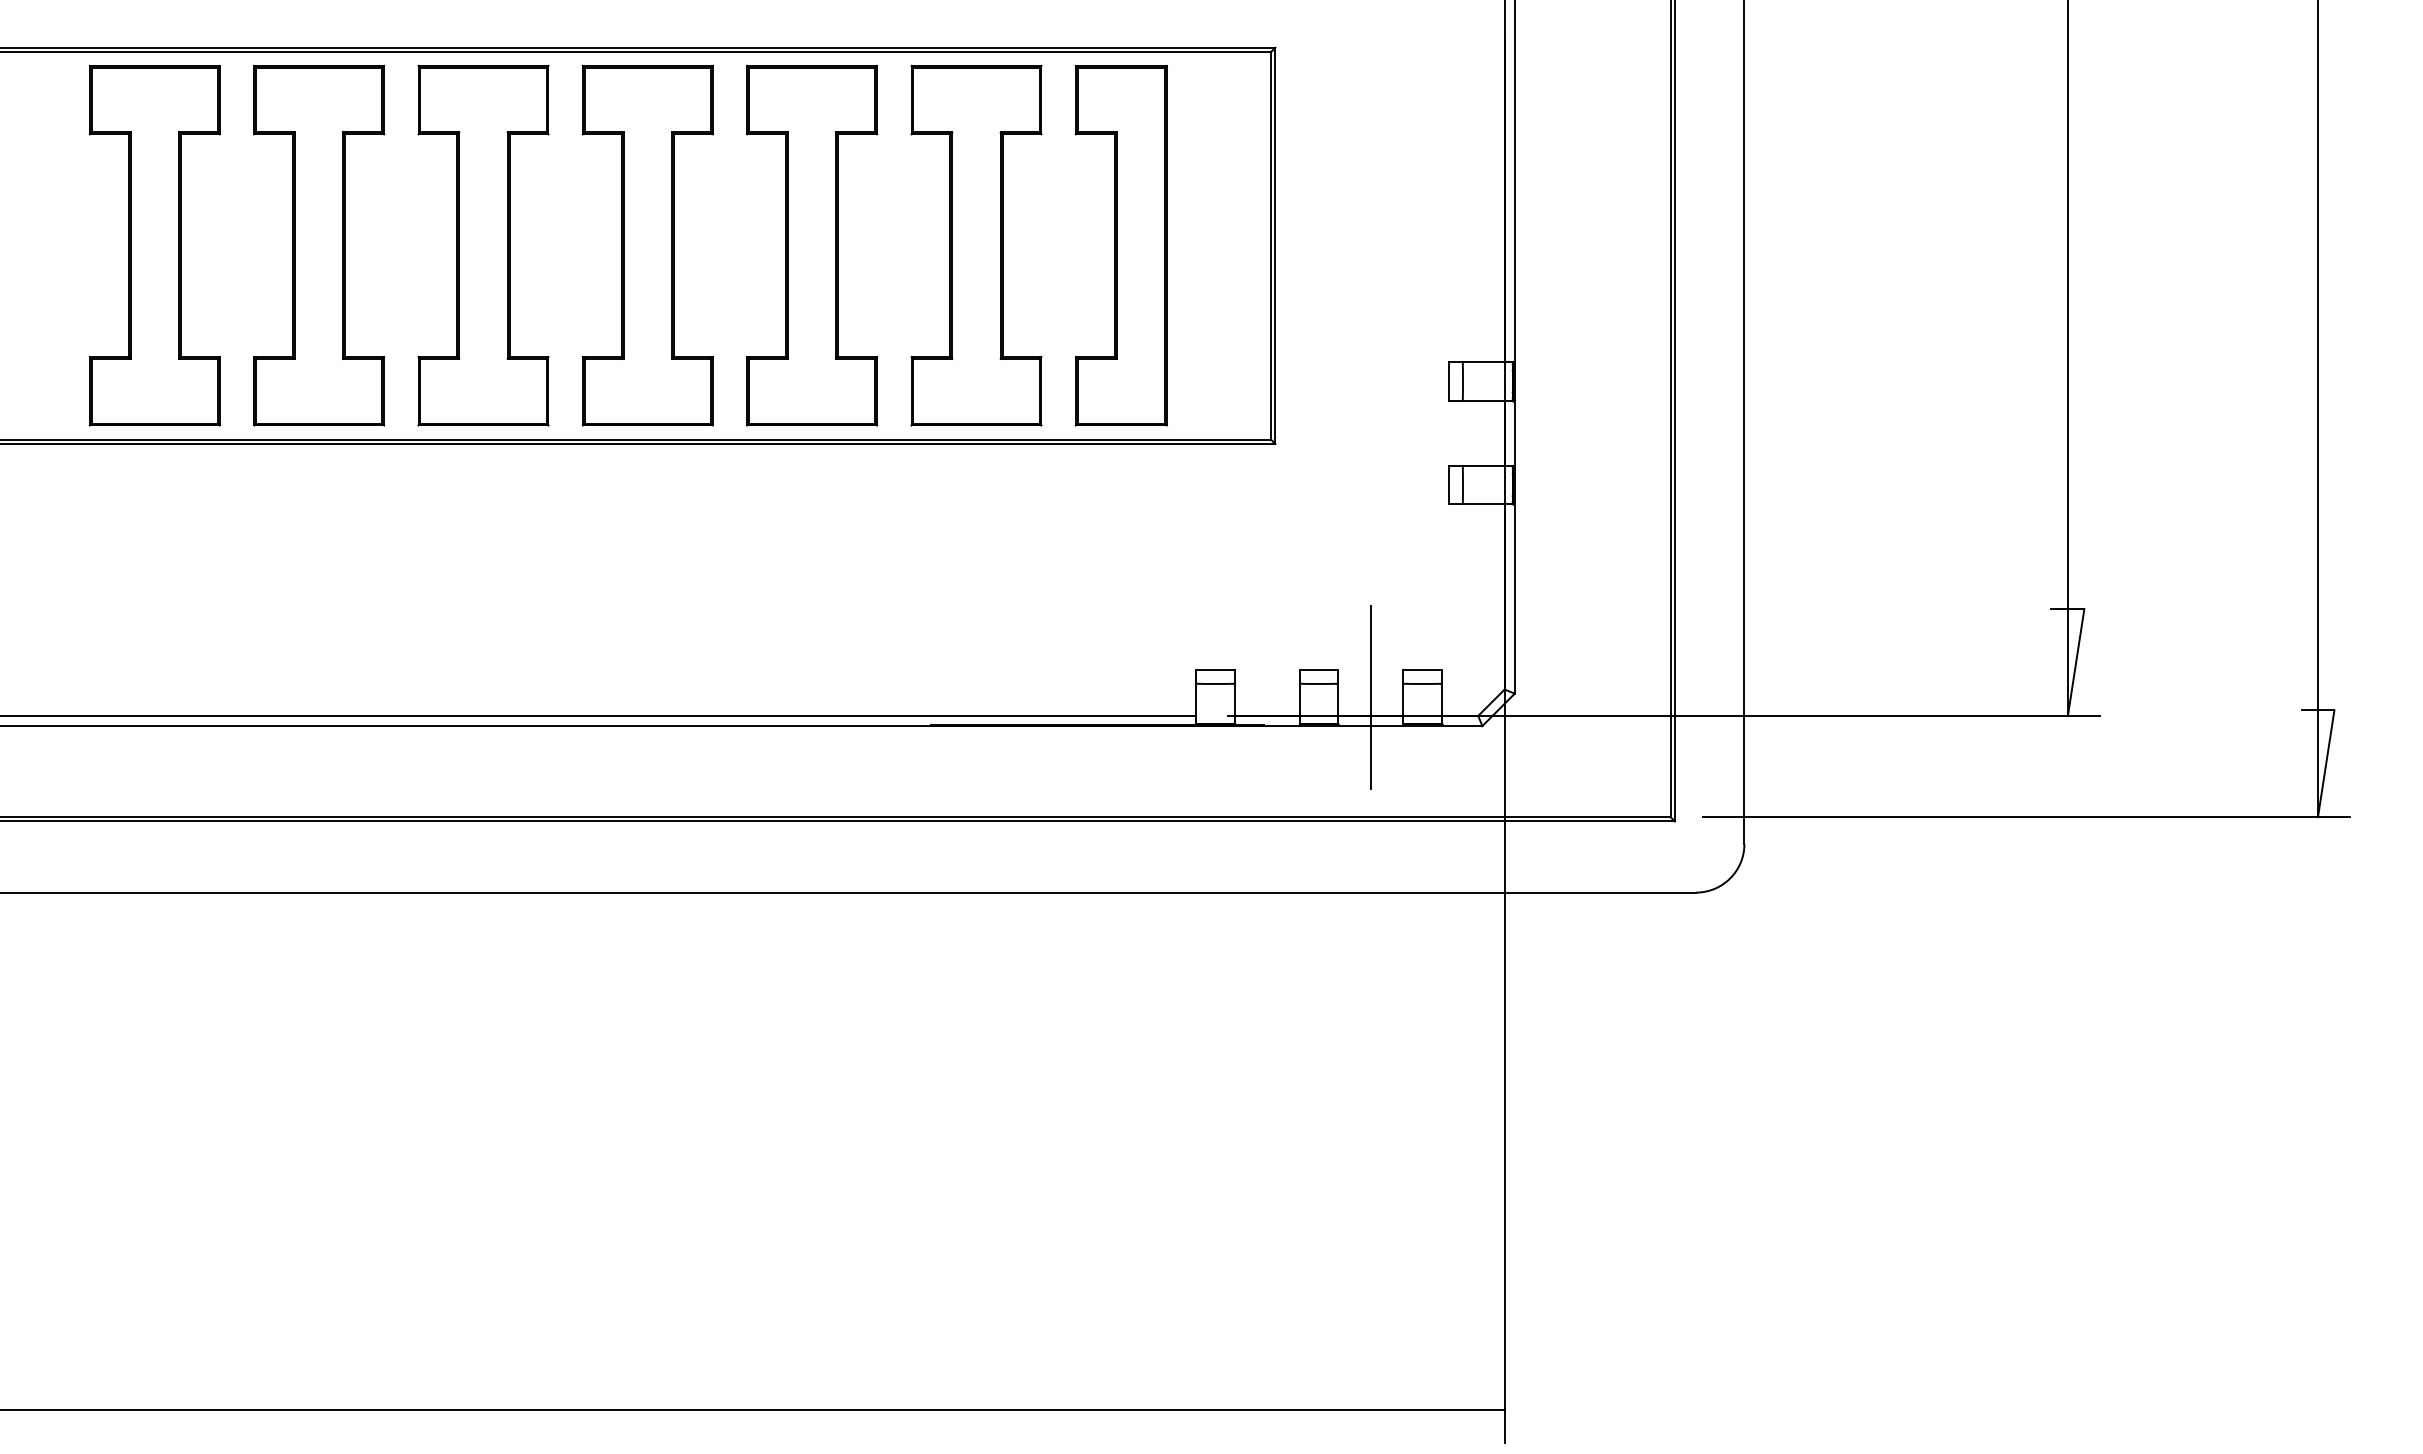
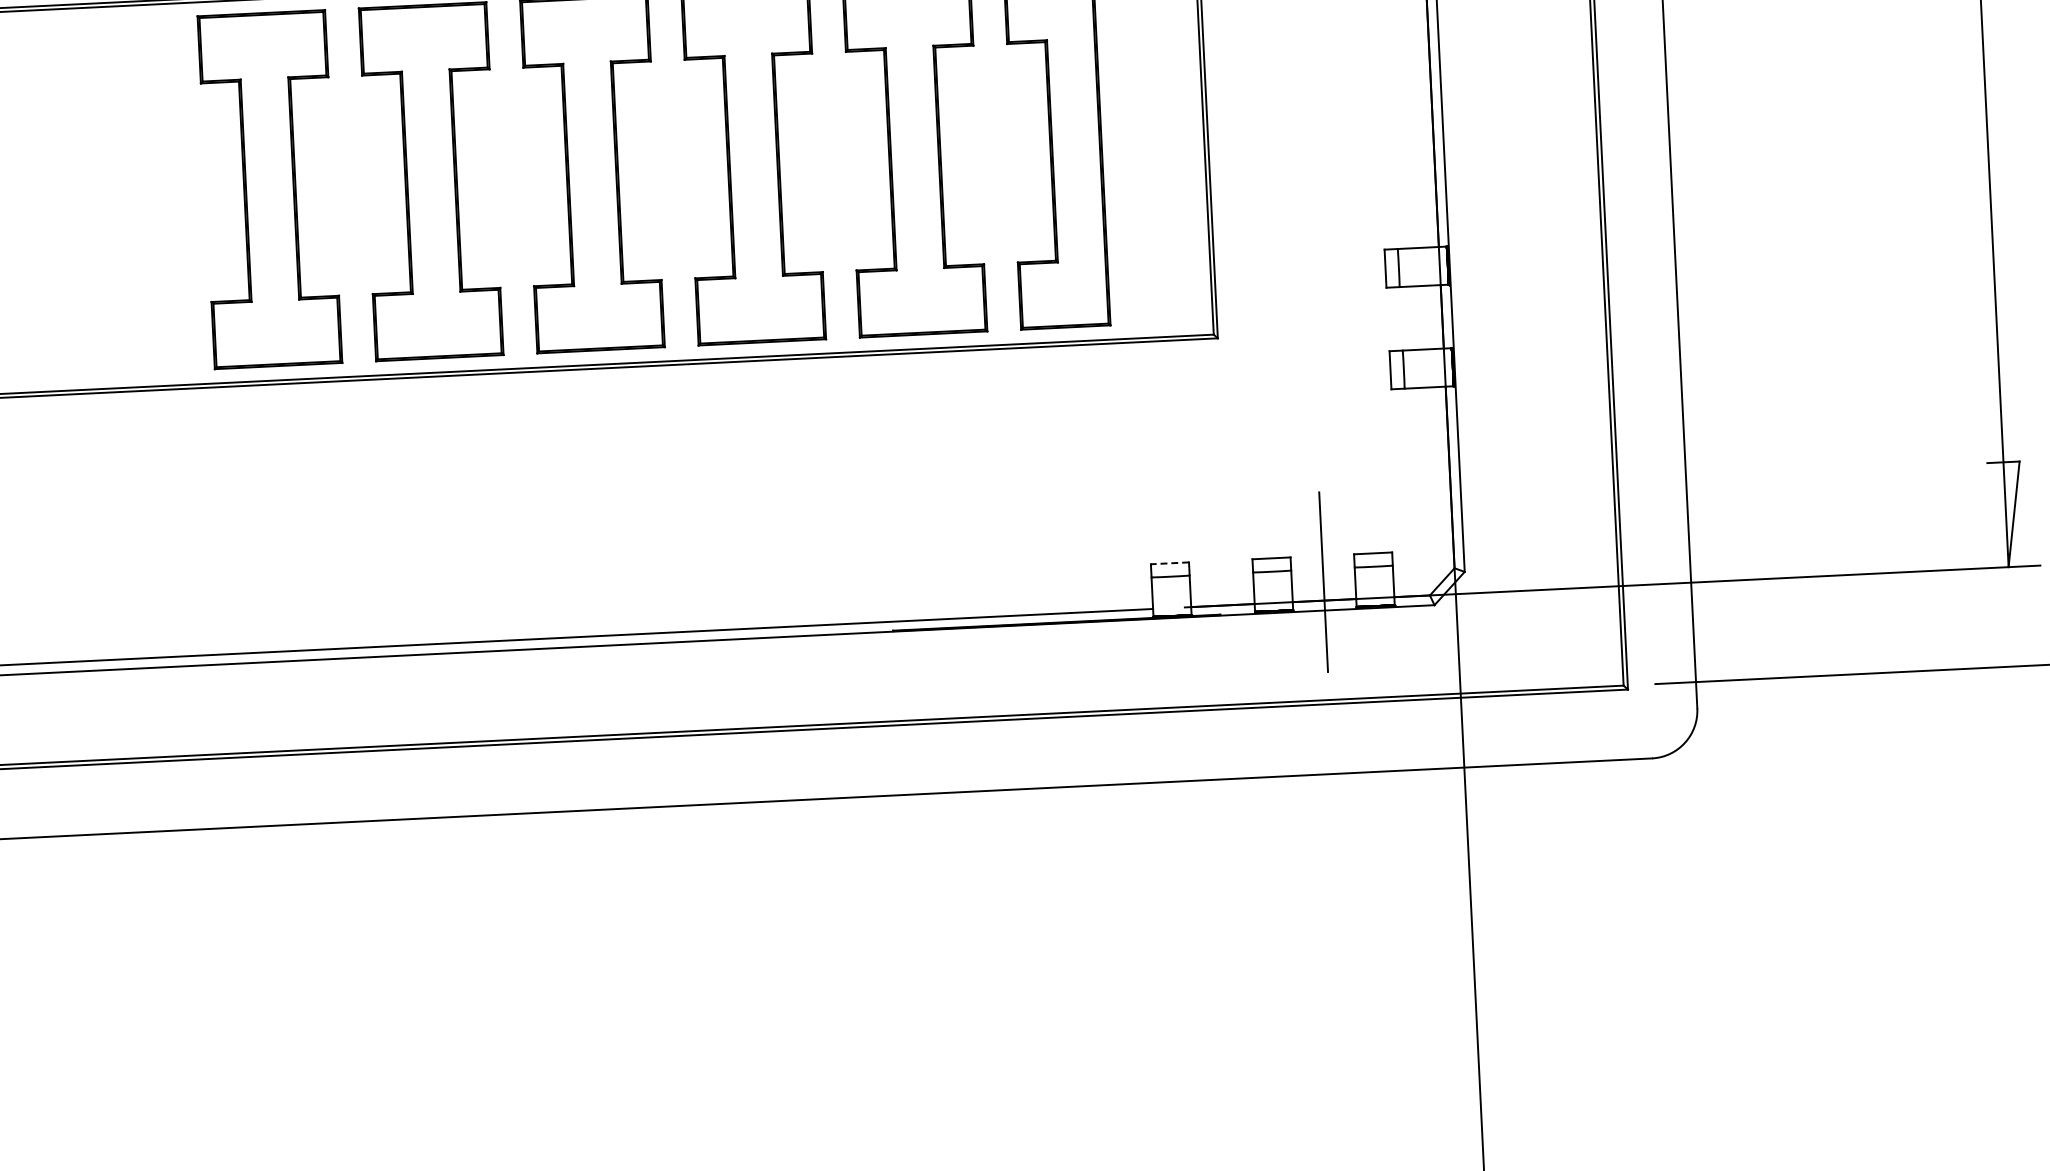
part: (154, 245) -> (108, 197), removed
line: (1215, 670) -> (1169, 563), solid -> dashed

